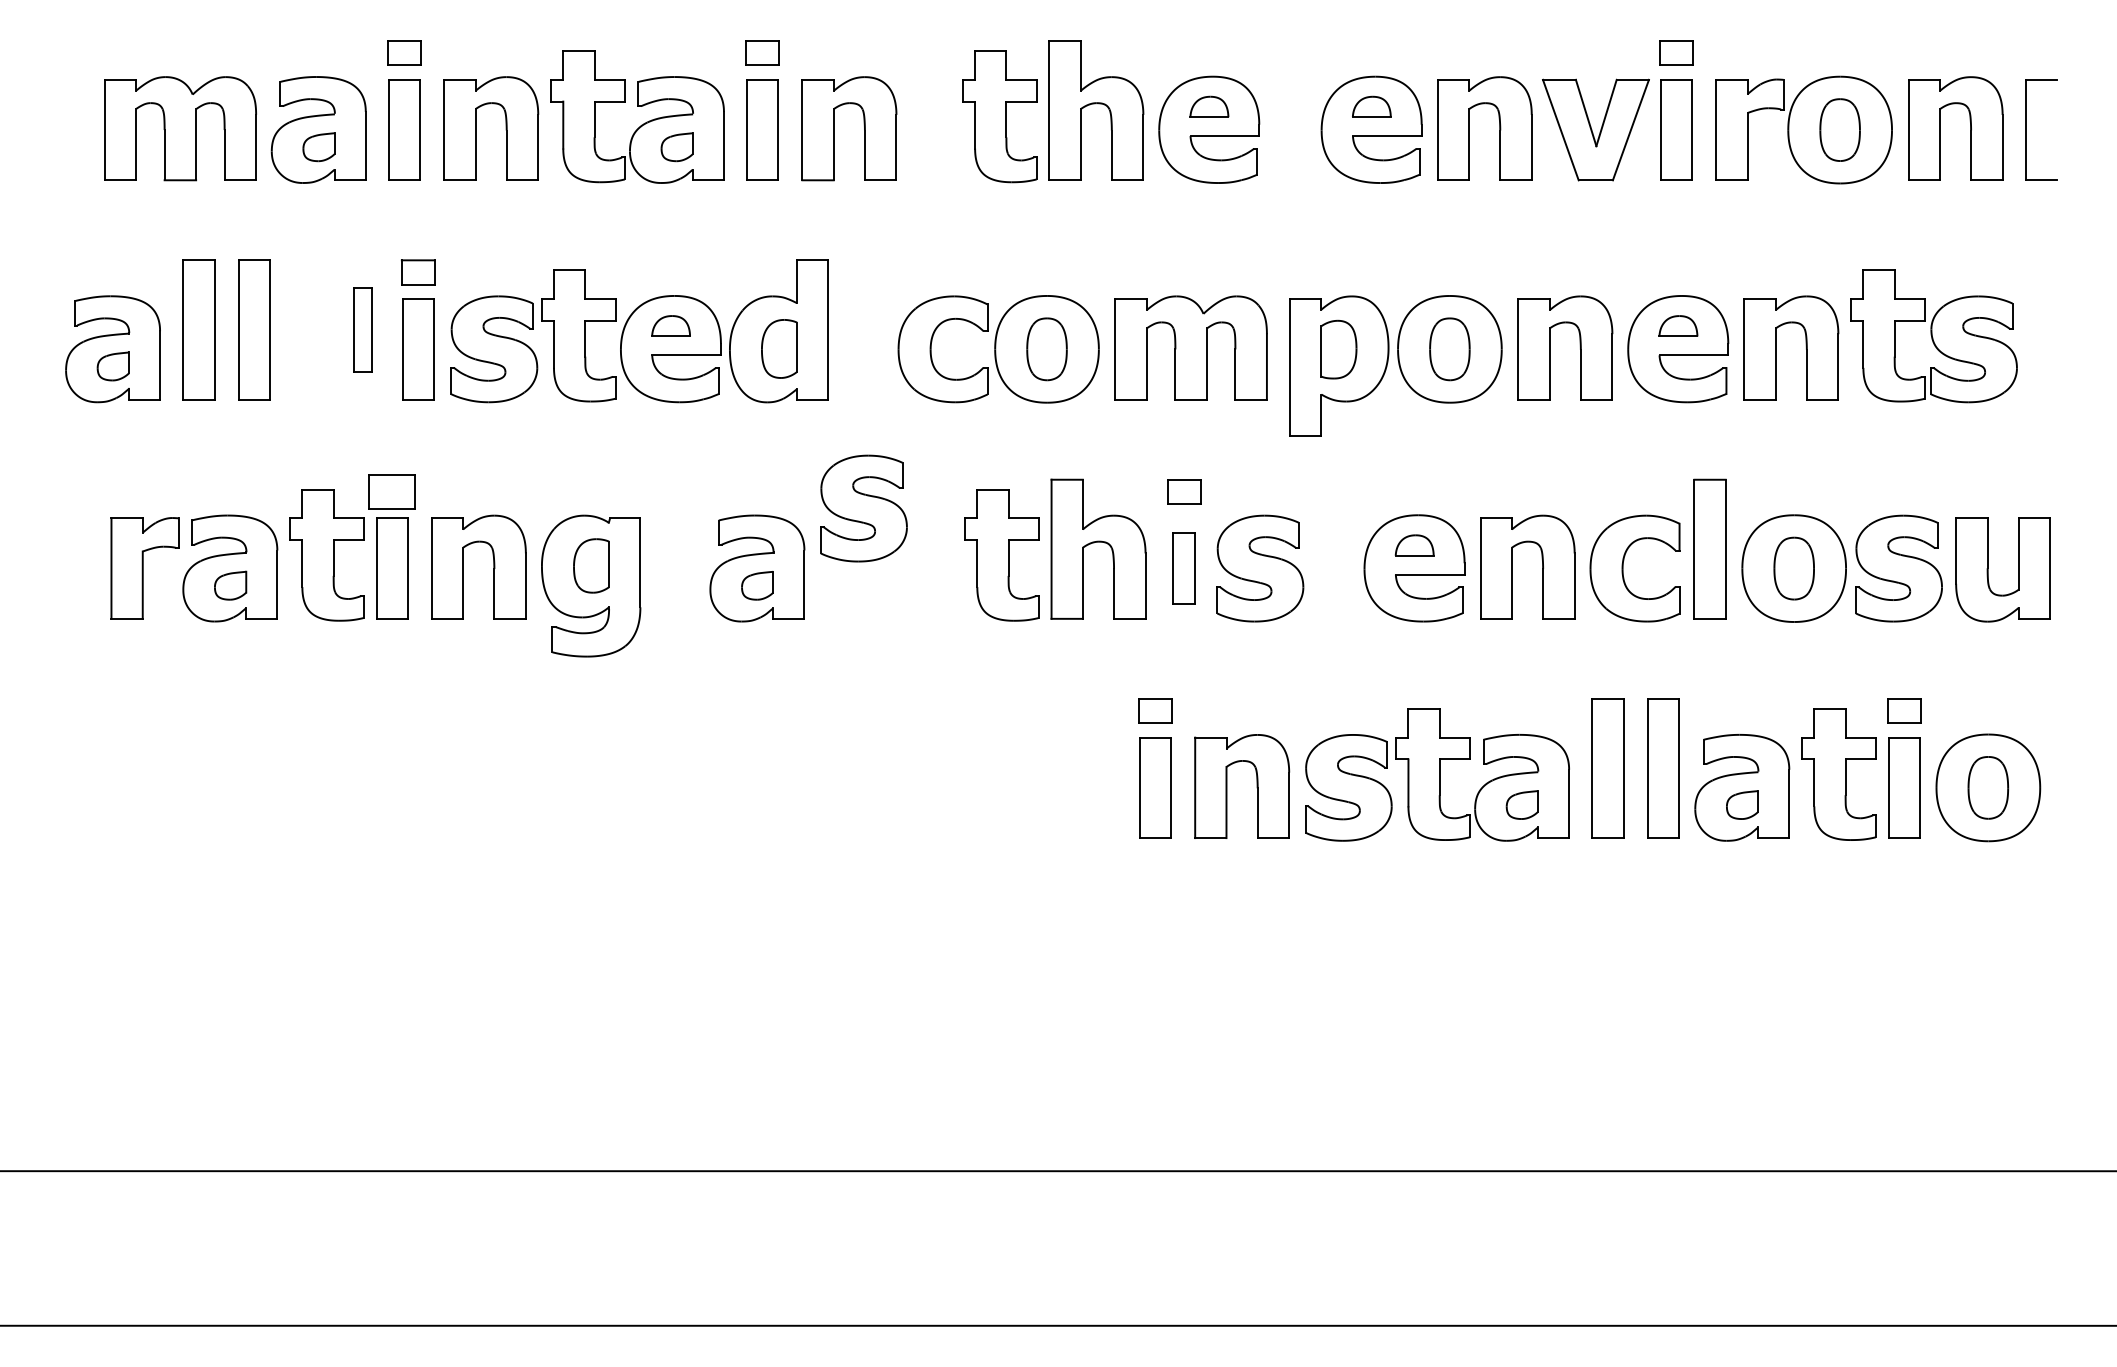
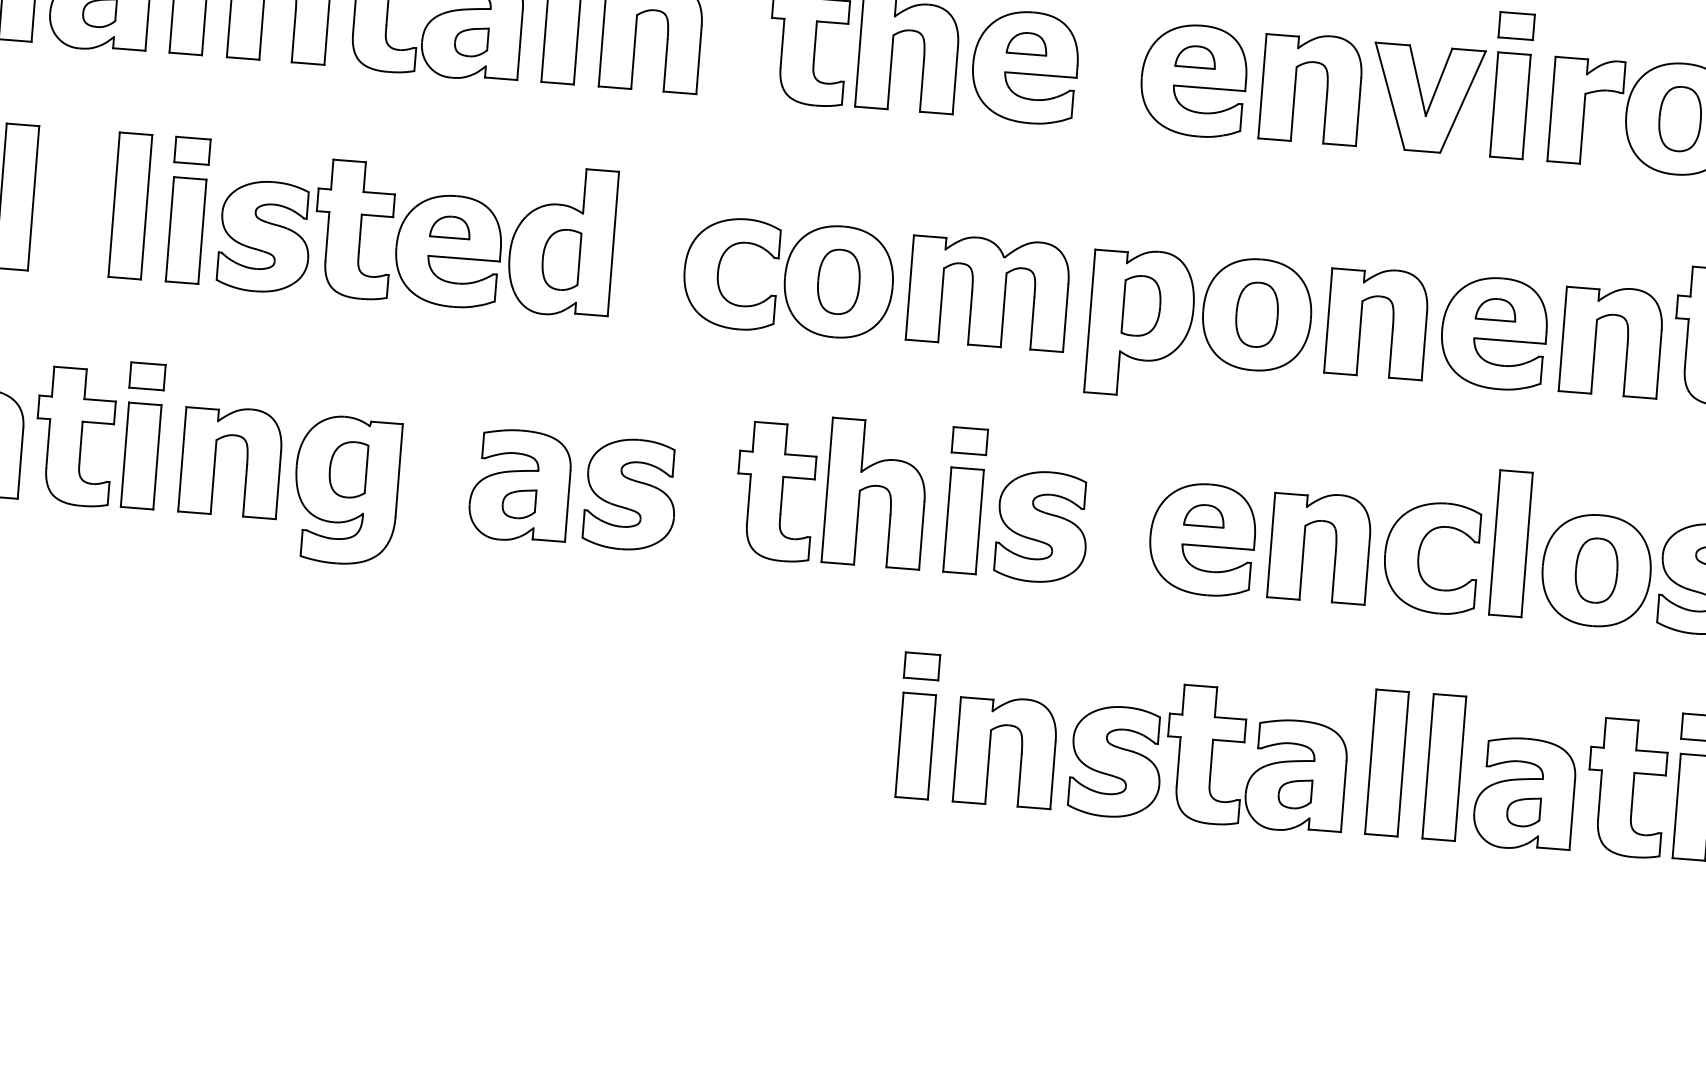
part: (362, 329) -> (129, 205), size x1.67
part: (392, 491) -> (147, 376), size x0.71
part: (863, 508) -> (630, 494), moved
part: (1184, 568) -> (963, 520), size x1.43

